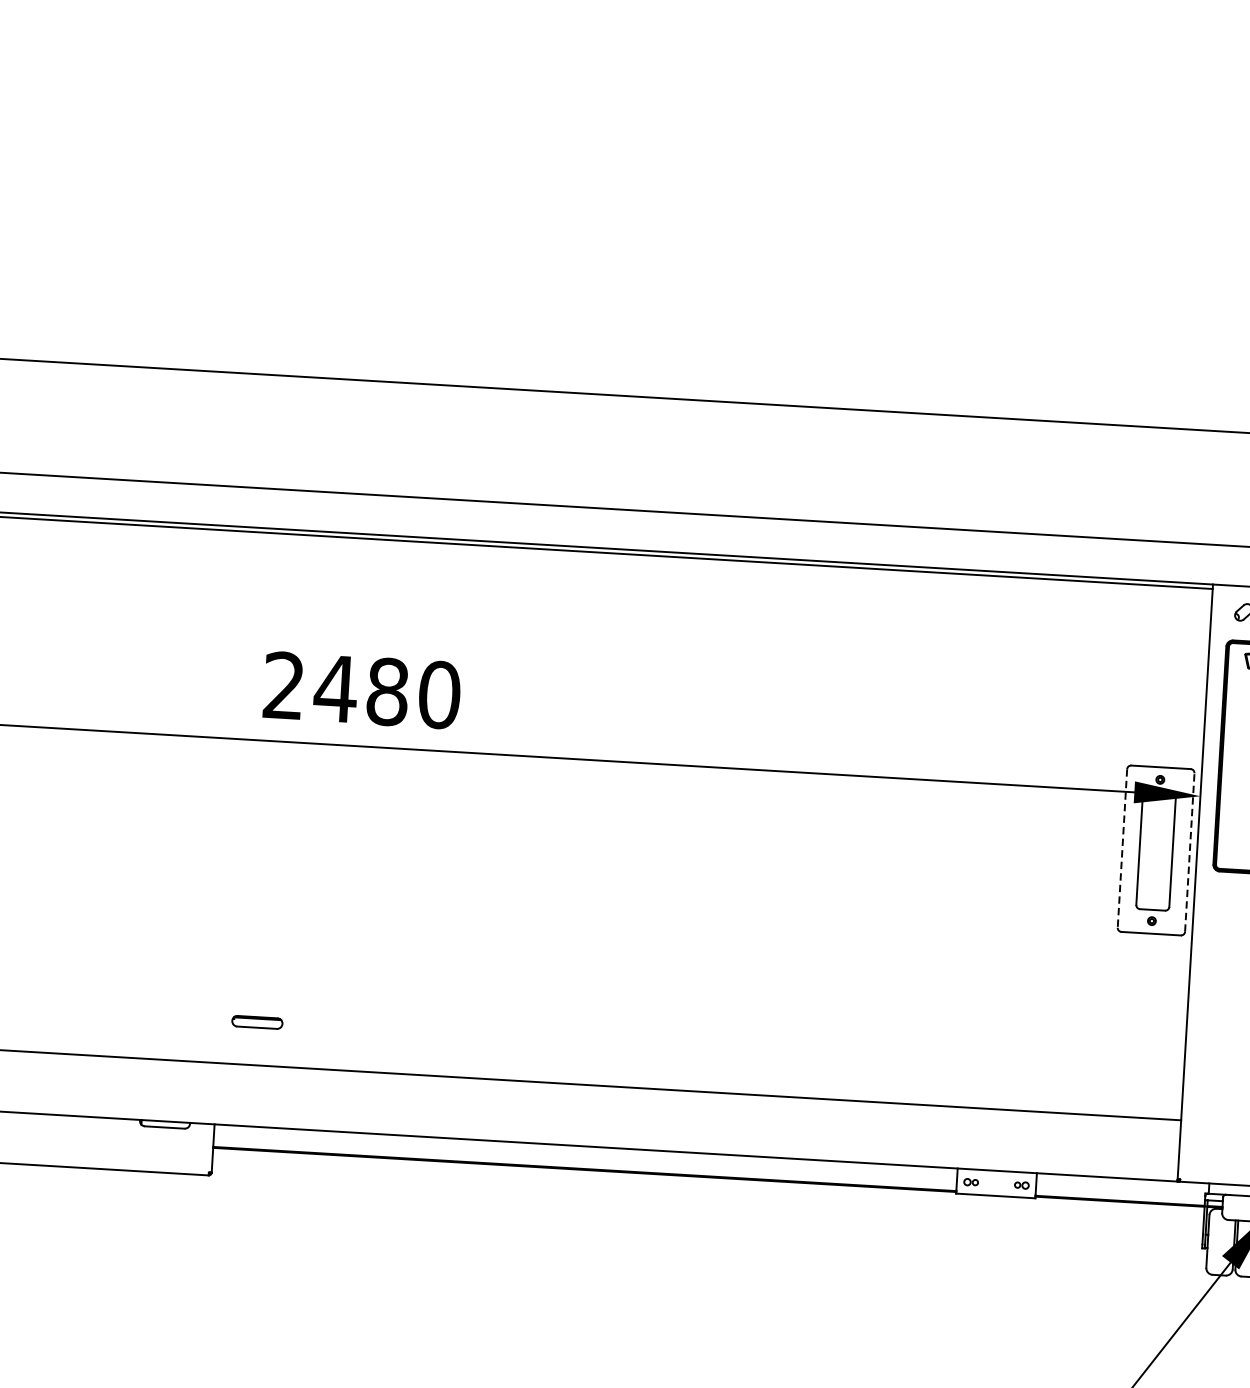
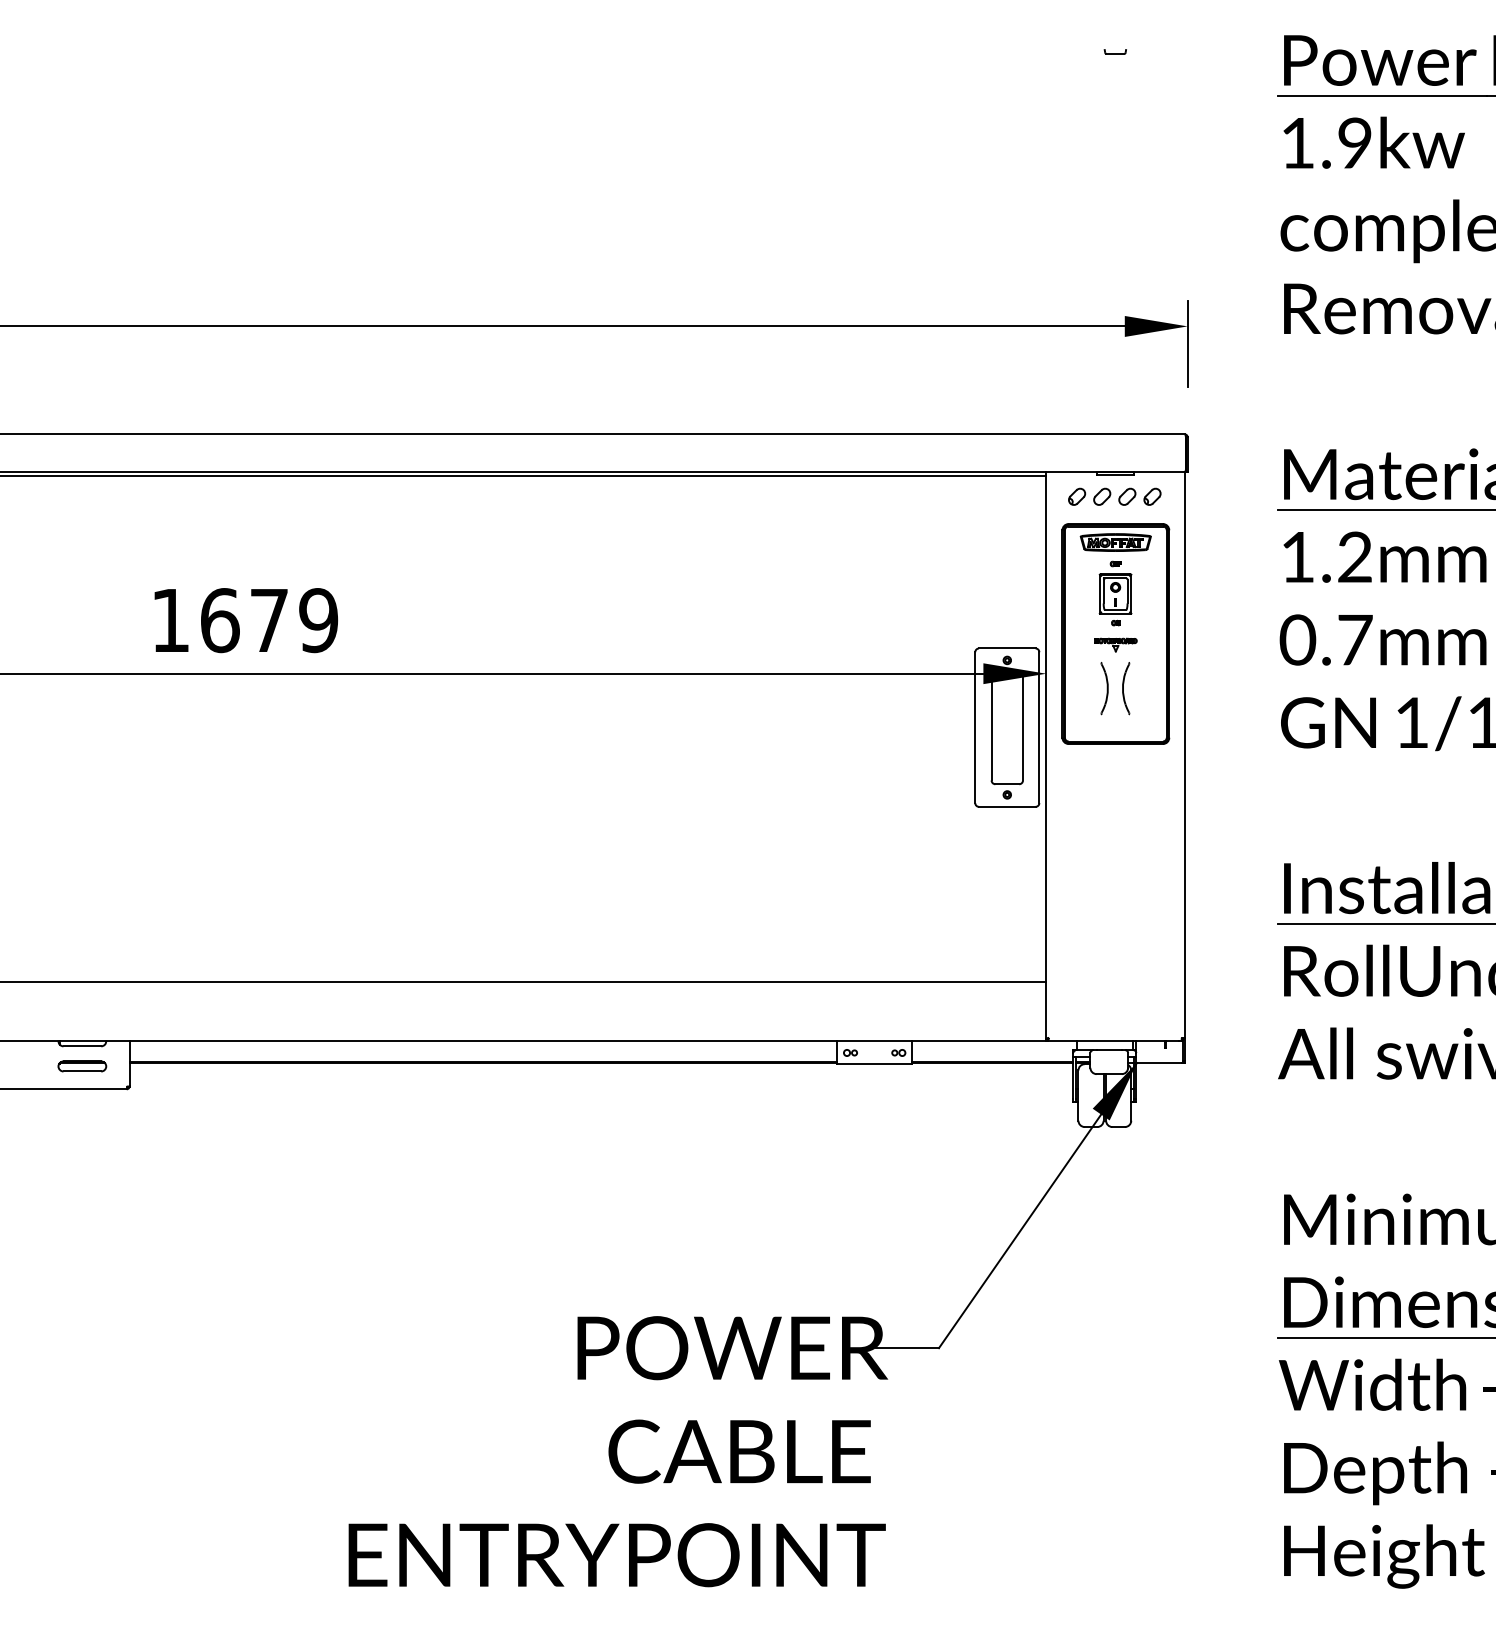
text: (361, 690) -> (244, 620), 2480 -> 1679
line: (1122, 849) -> (975, 728), dashed -> solid
line: (1189, 852) -> (1039, 727), dashed -> solid
part: (257, 1022) -> (82, 1066), moved

